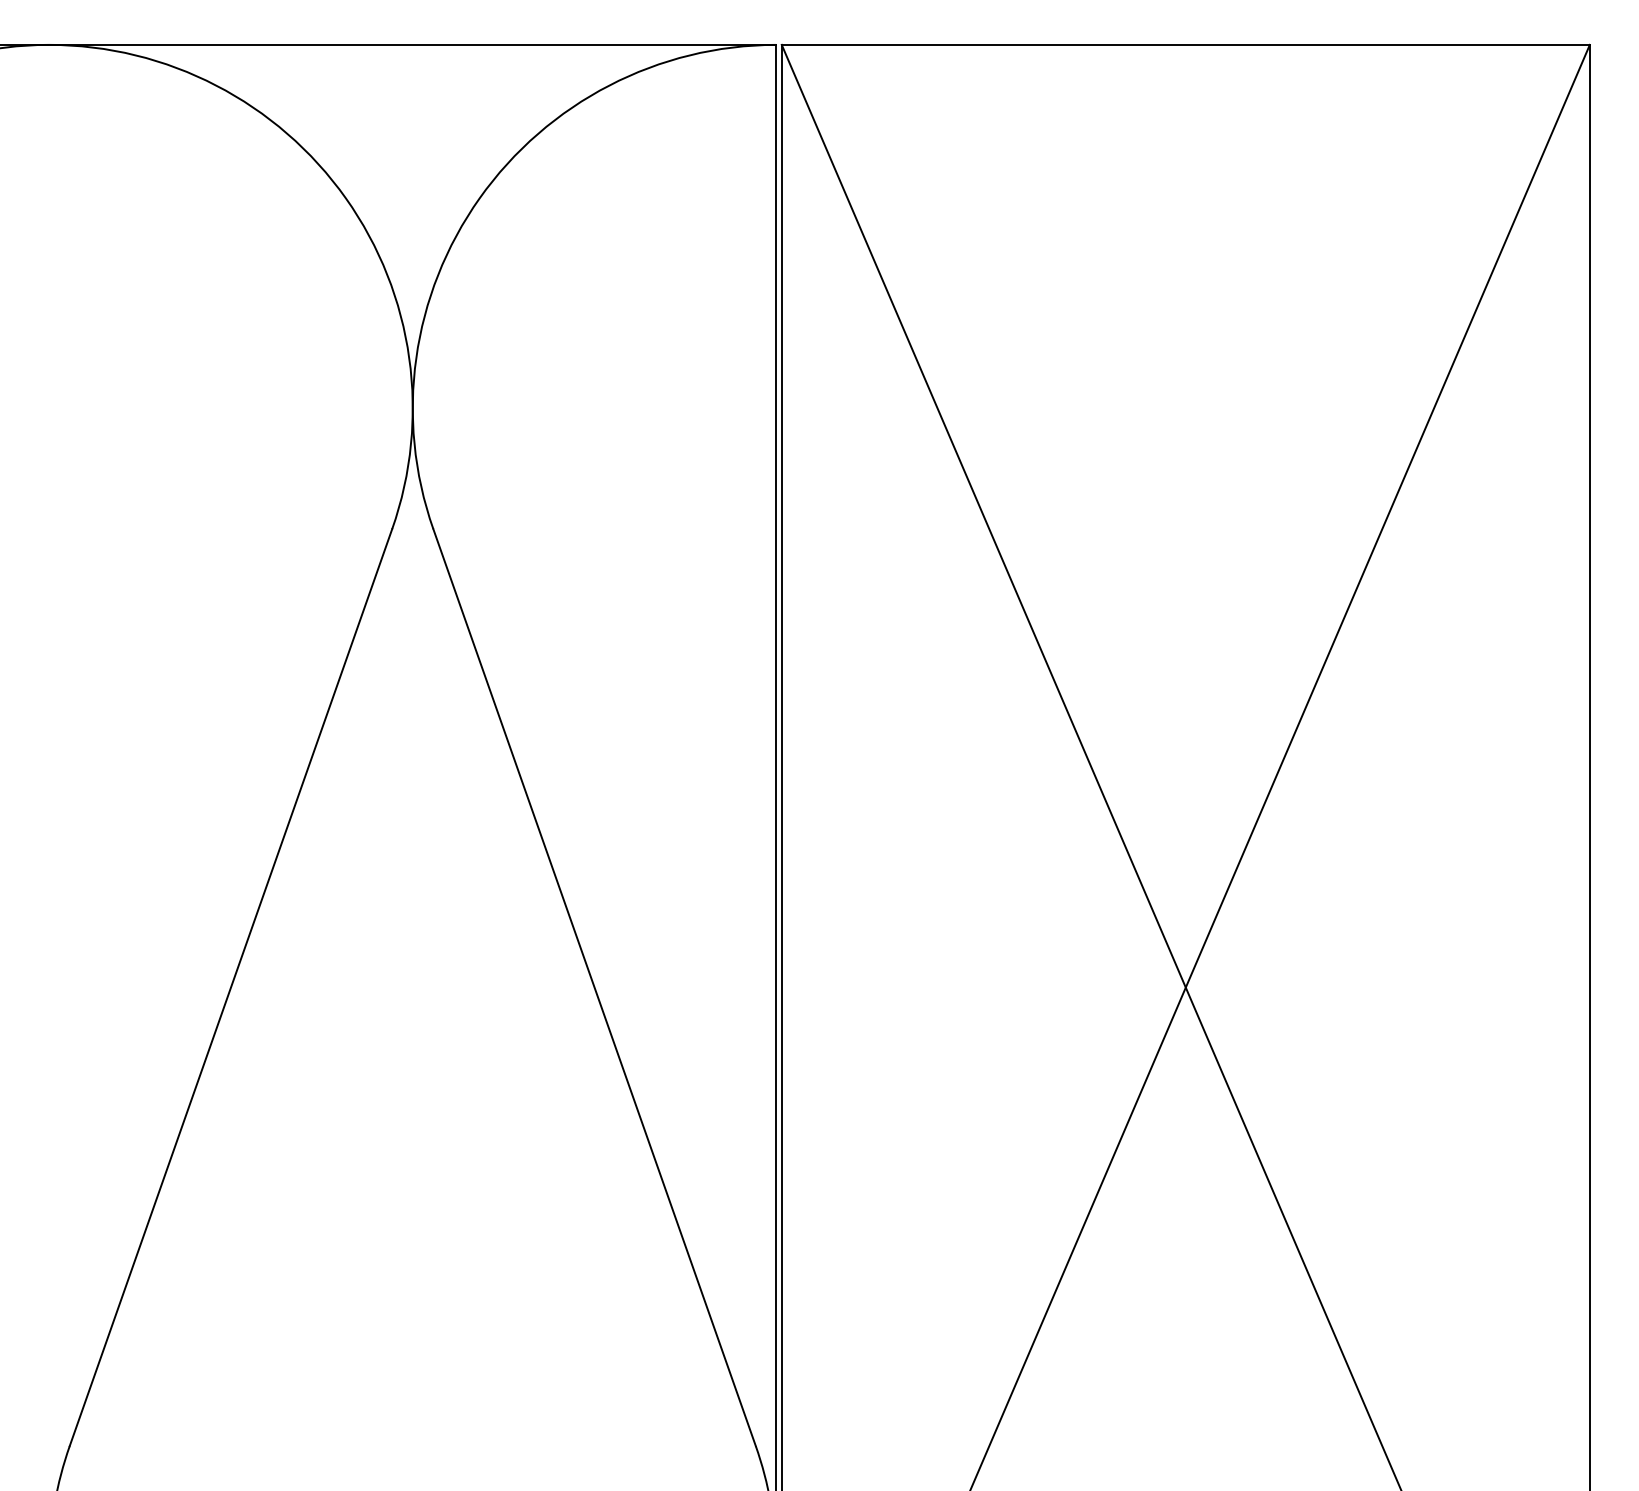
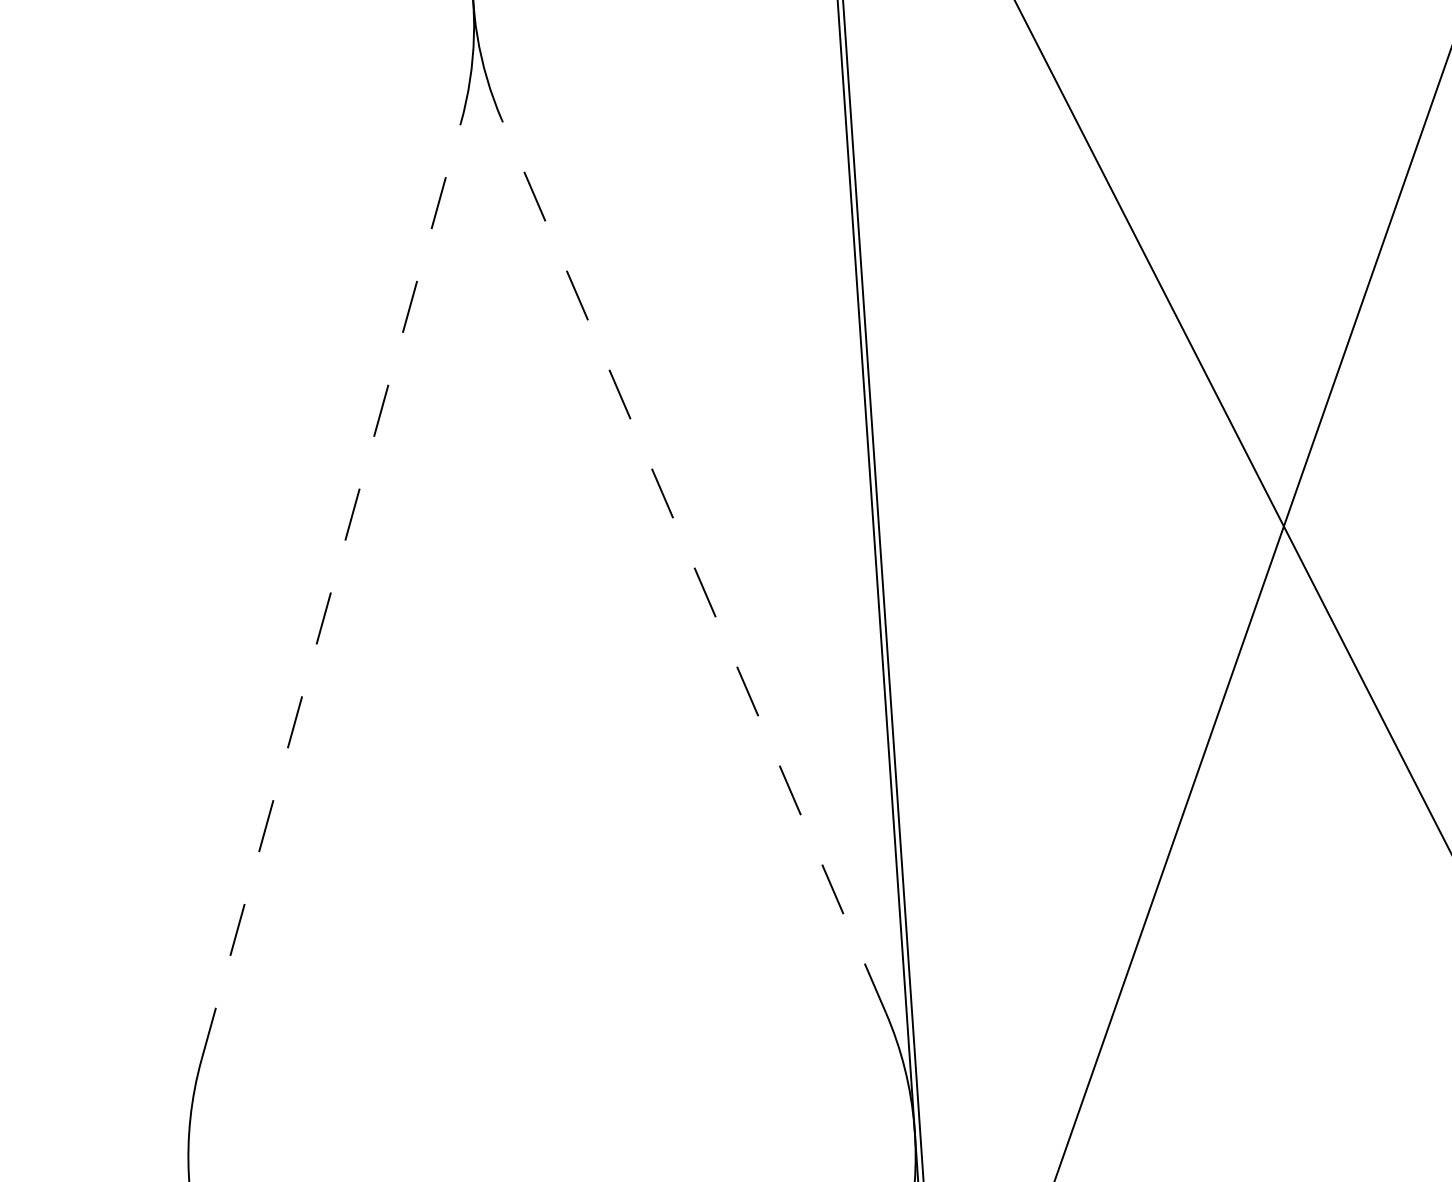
line: (230, 987) -> (330, 591), solid -> dashed
line: (594, 987) -> (693, 566), solid -> dashed

